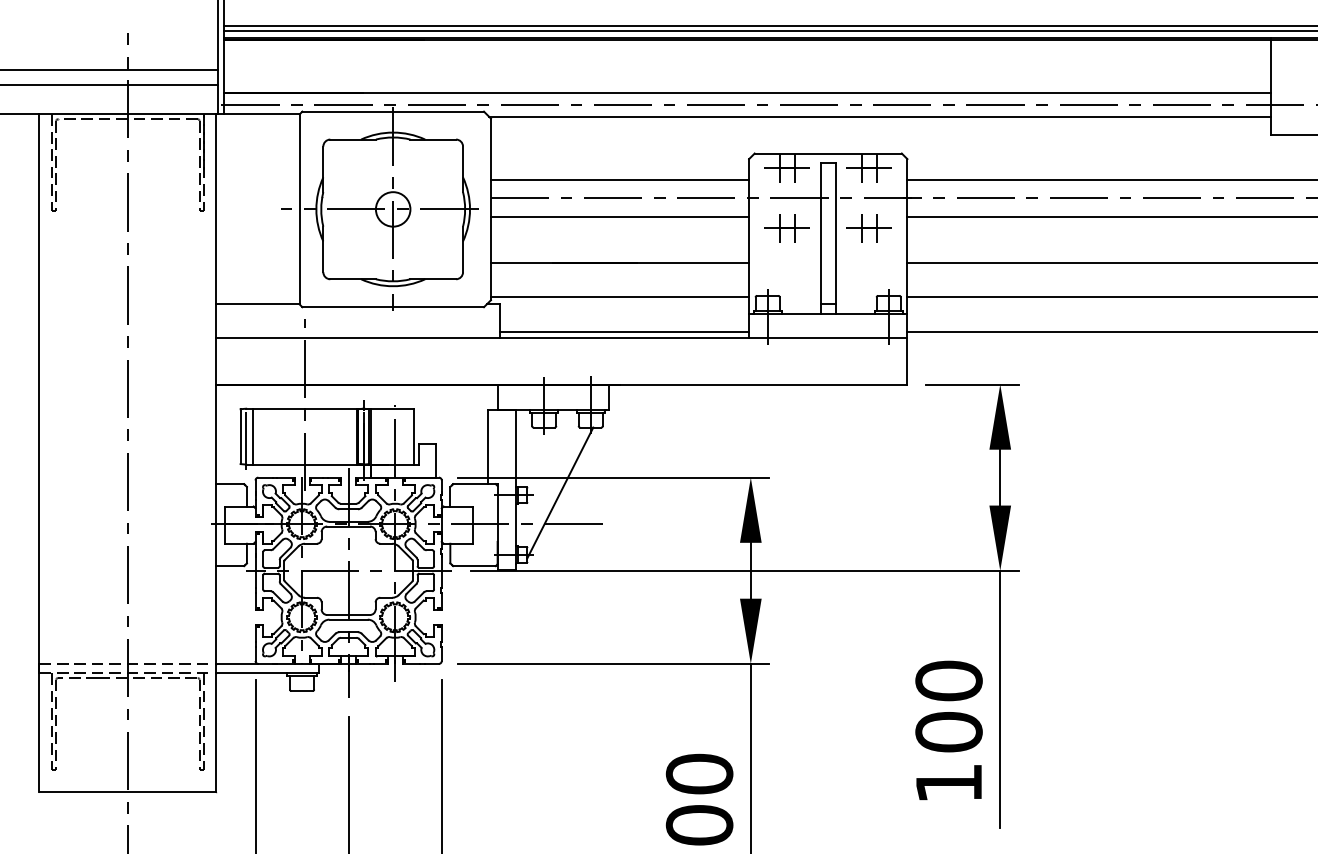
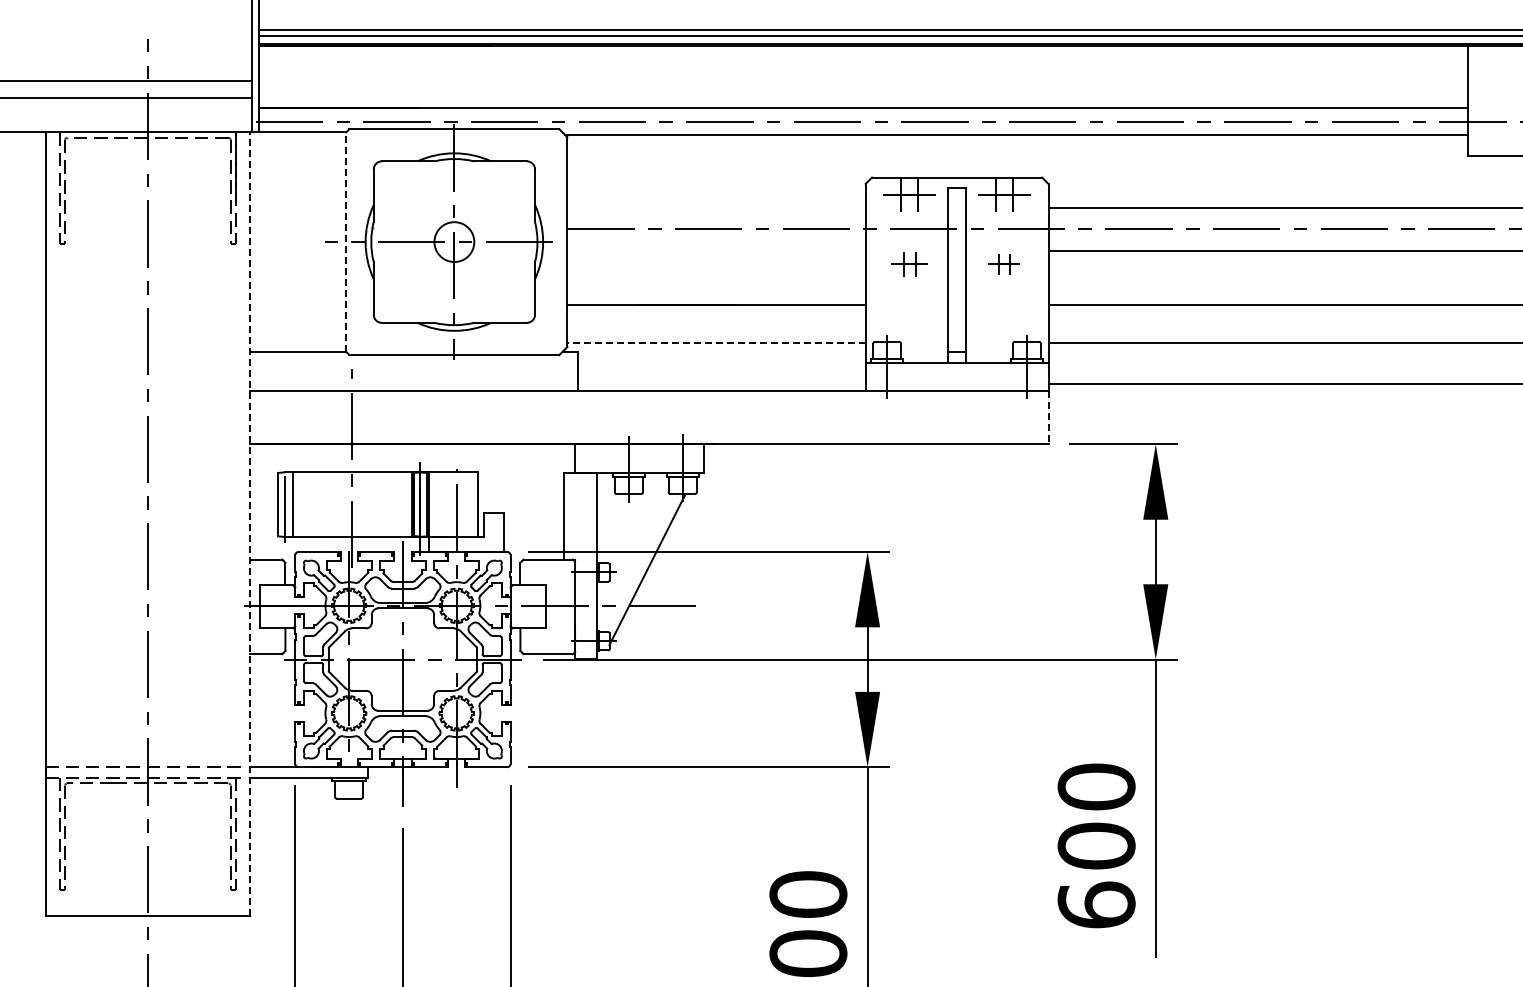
line: (620, 179) -> (716, 207), removed
line: (299, 209) -> (346, 242), solid -> dashed
line: (620, 216) -> (716, 250), removed
part: (787, 227) -> (909, 263), size x0.7
part: (869, 227) -> (1004, 263), size x0.6
line: (619, 297) -> (715, 343), solid -> dashed
line: (624, 332) -> (721, 384), removed
line: (907, 361) -> (1048, 417), solid -> dashed
line: (216, 453) -> (250, 524), solid -> dashed
text: (948, 782) -> (1096, 904), 100 -> 600

